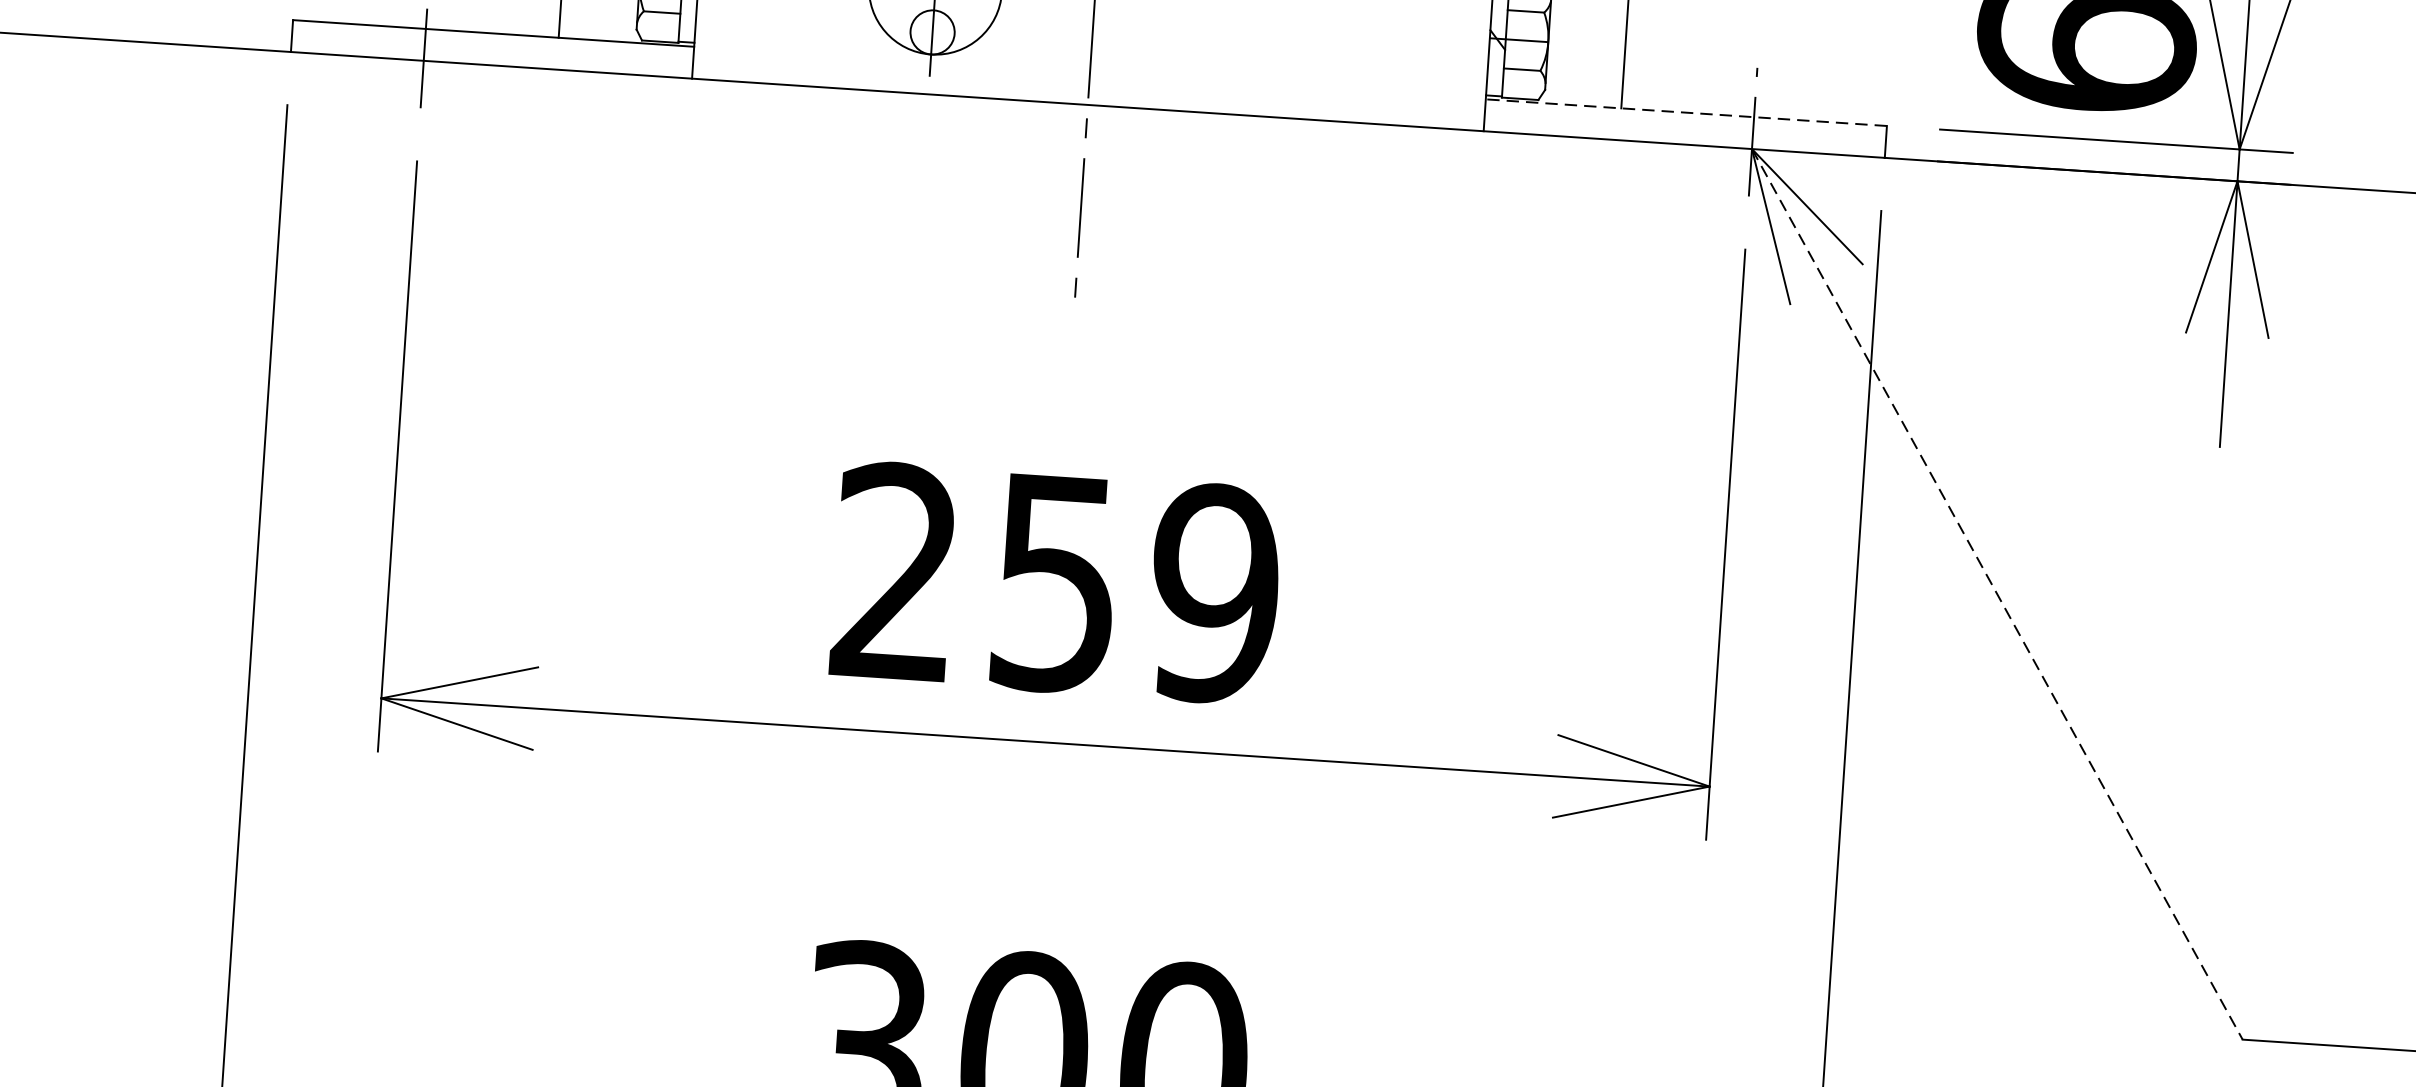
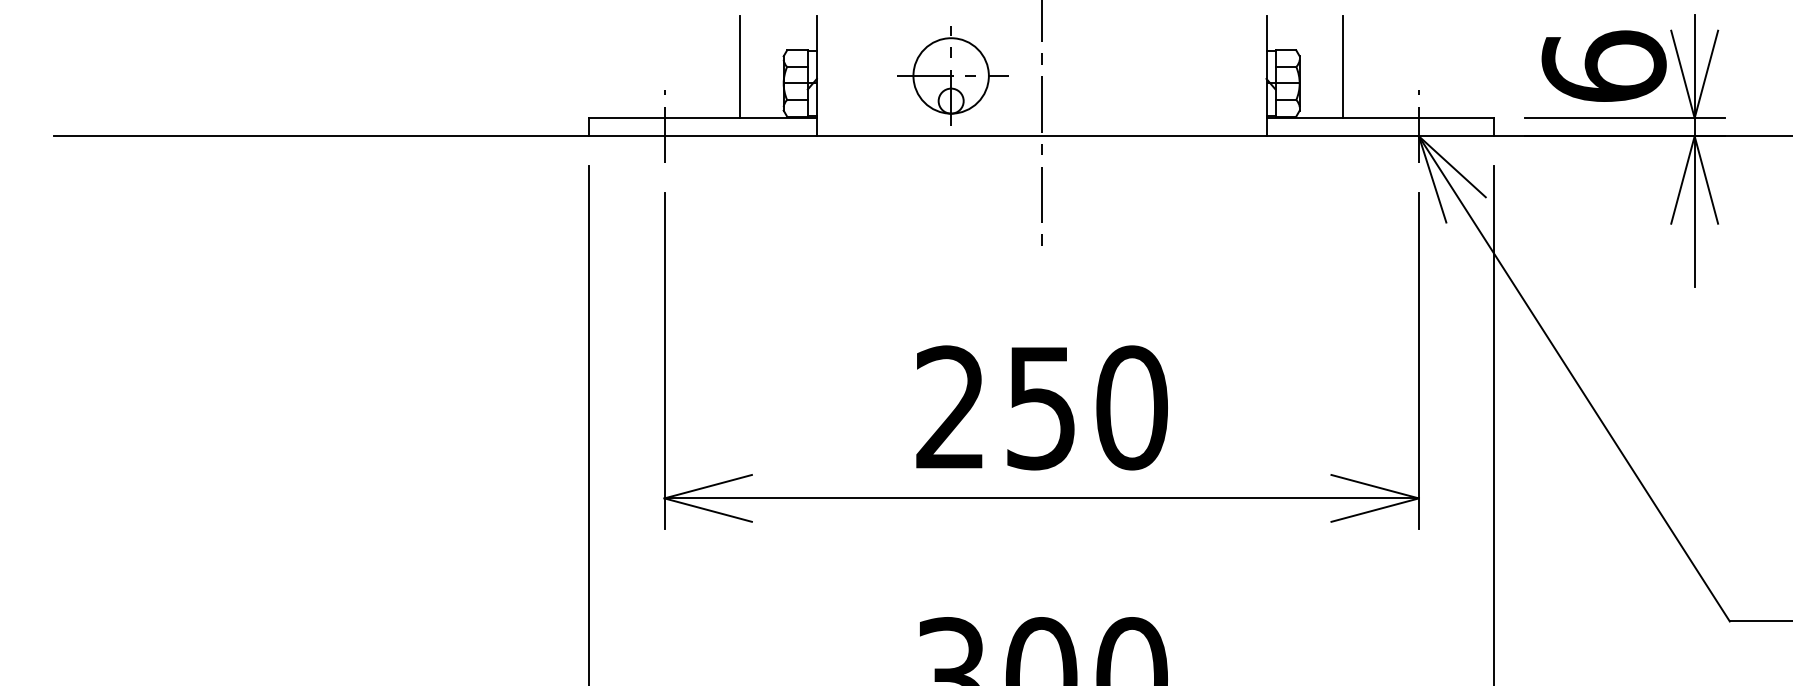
line: (1686, 113) -> (1380, 118), dashed -> solid
text: (1214, 592) -> (1131, 407), 259 -> 250
line: (1997, 595) -> (1574, 379), dashed -> solid

